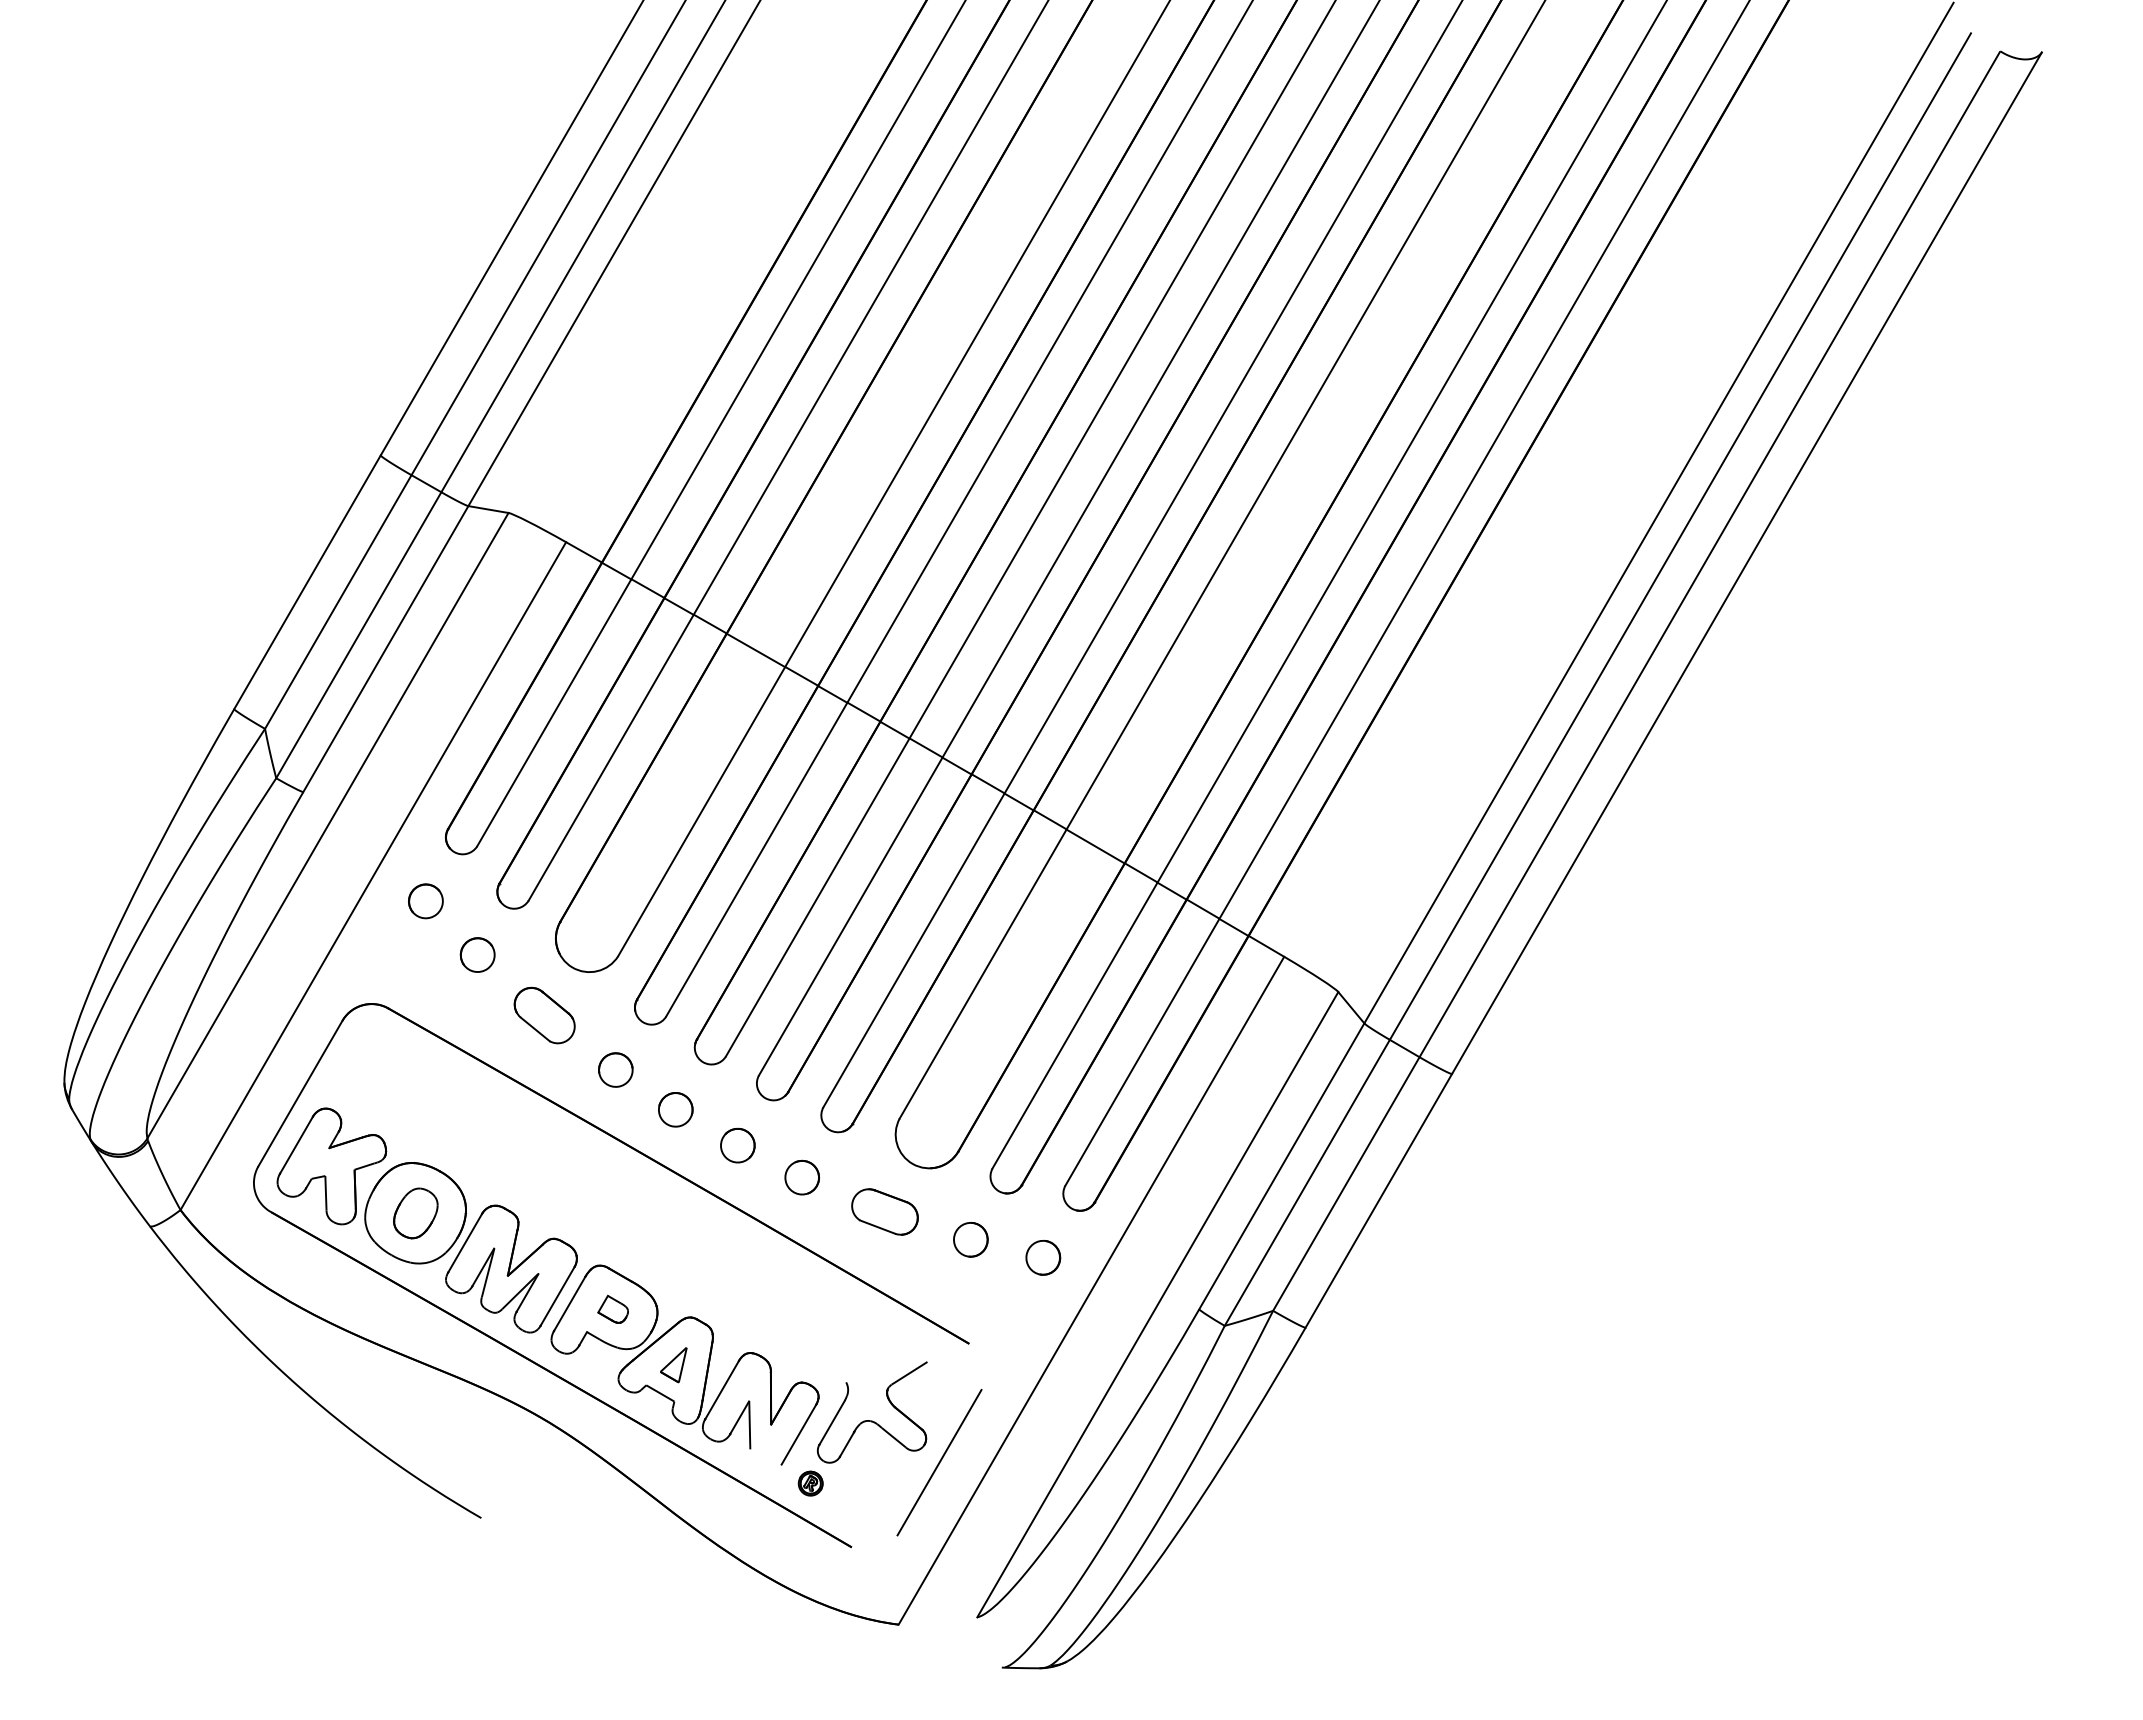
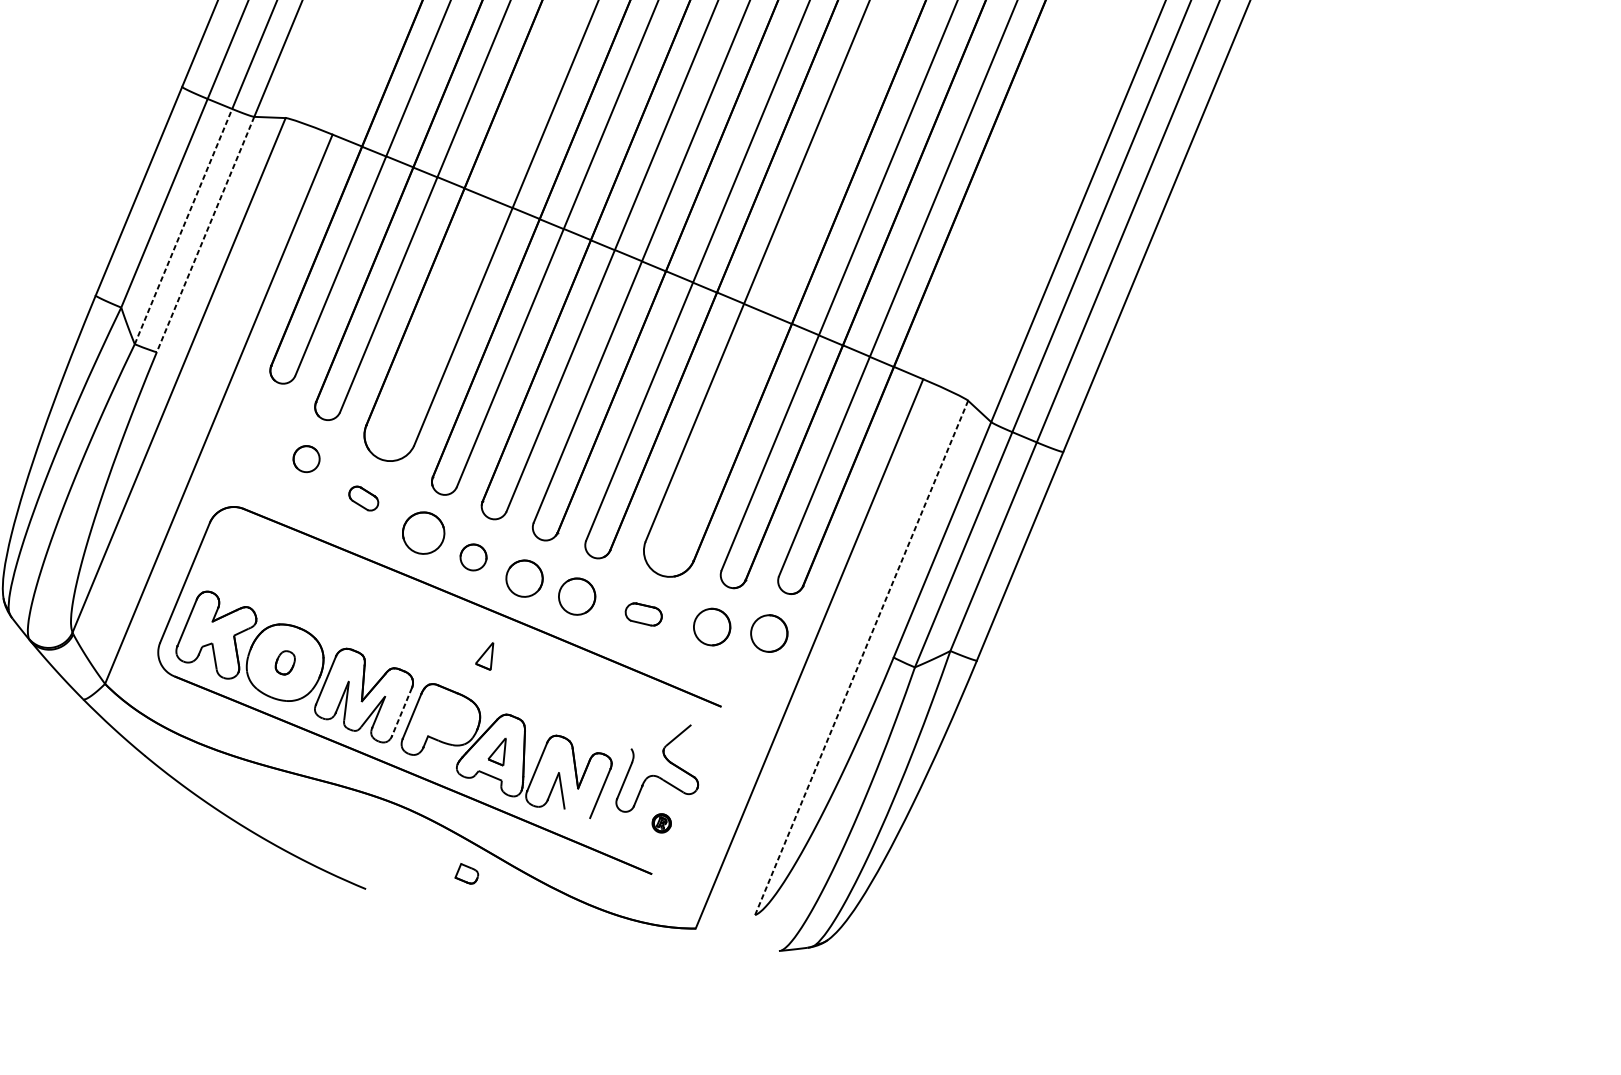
line: (359, 634) -> (183, 225), solid -> dashed
line: (385, 649) -> (205, 234), solid -> dashed
part: (425, 901) -> (261, 423), removed
part: (544, 1015) -> (363, 498), size x0.6
part: (615, 1069) -> (423, 532), size x1.6
part: (737, 1145) -> (524, 578), size x1.4
part: (801, 1177) -> (576, 596), size x1.4
part: (884, 1211) -> (643, 614), size x0.7
part: (415, 1213) -> (285, 662), size x0.6
part: (970, 1239) -> (711, 626), size x1.4
part: (673, 1240) -> (484, 657), added
part: (1043, 1257) -> (769, 633), size x1.4
line: (557, 1296) -> (401, 712), solid -> dashed
line: (1158, 1304) -> (862, 657), solid -> dashed
part: (612, 1308) -> (465, 873), moved
line: (939, 1462) -> (710, 800), removed
part: (810, 1483) -> (661, 823), moved

